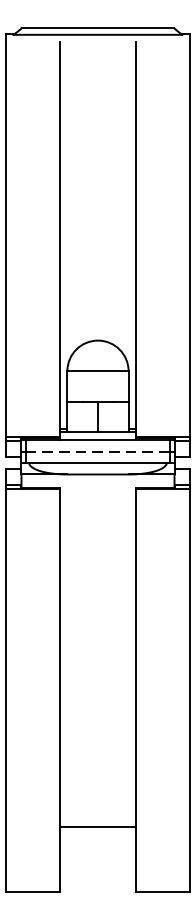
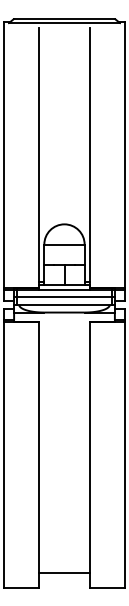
line: (98, 451) -> (64, 297), dashed -> solid
line: (98, 826) -> (64, 572), moved

